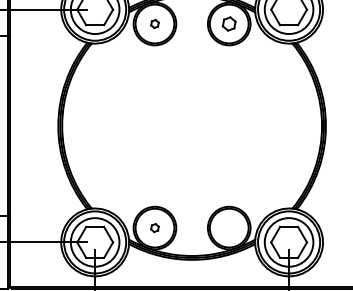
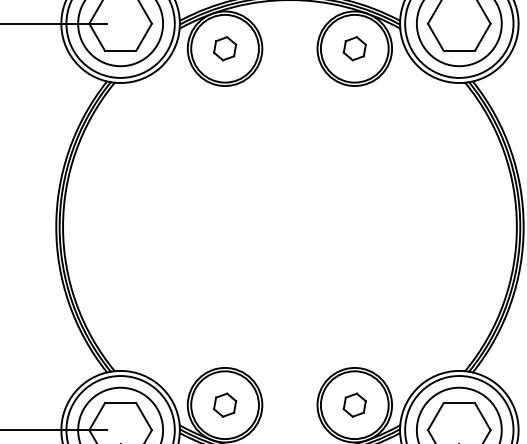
part: (154, 23) -> (224, 47), size x1.67
part: (154, 227) -> (224, 404), size x1.67
part: (228, 227) -> (353, 404), added

